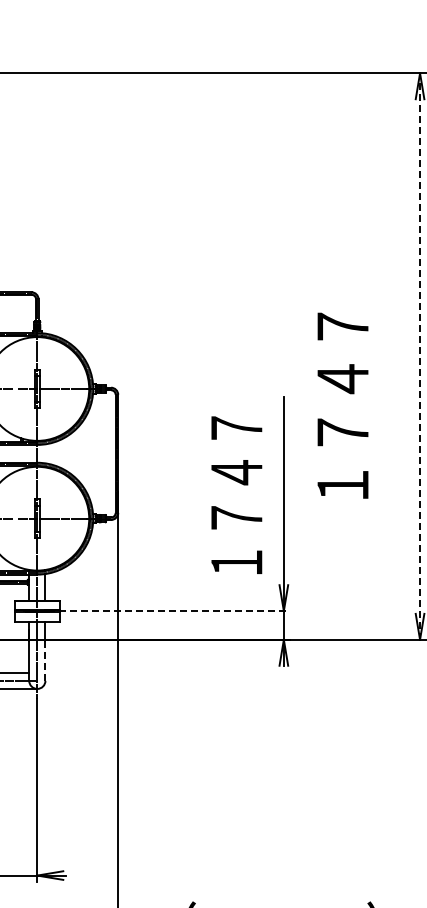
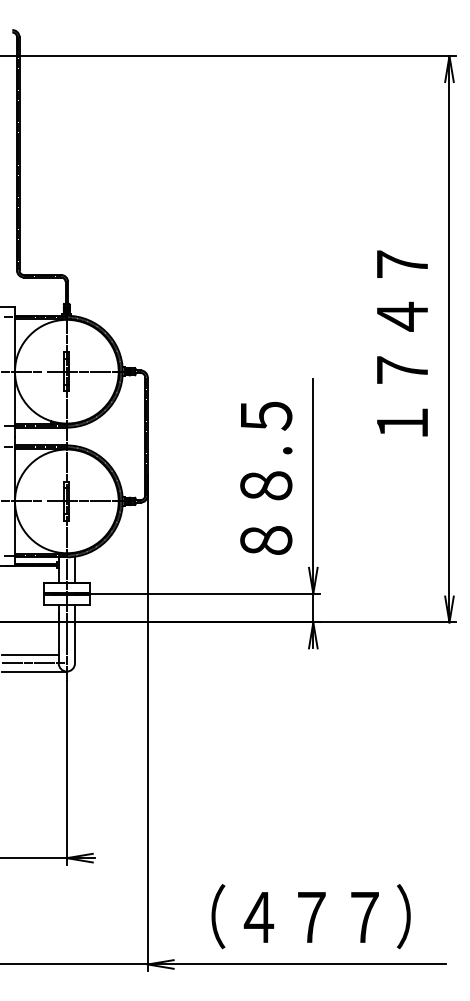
line: (420, 355) -> (449, 338), dashed -> solid
text: (343, 405) -> (402, 343), moved
text: (237, 494) -> (266, 477), １７４７ -> ８８.５
line: (163, 610) -> (193, 593), dashed -> solid
line: (44, 659) -> (74, 642), dashed -> solid

